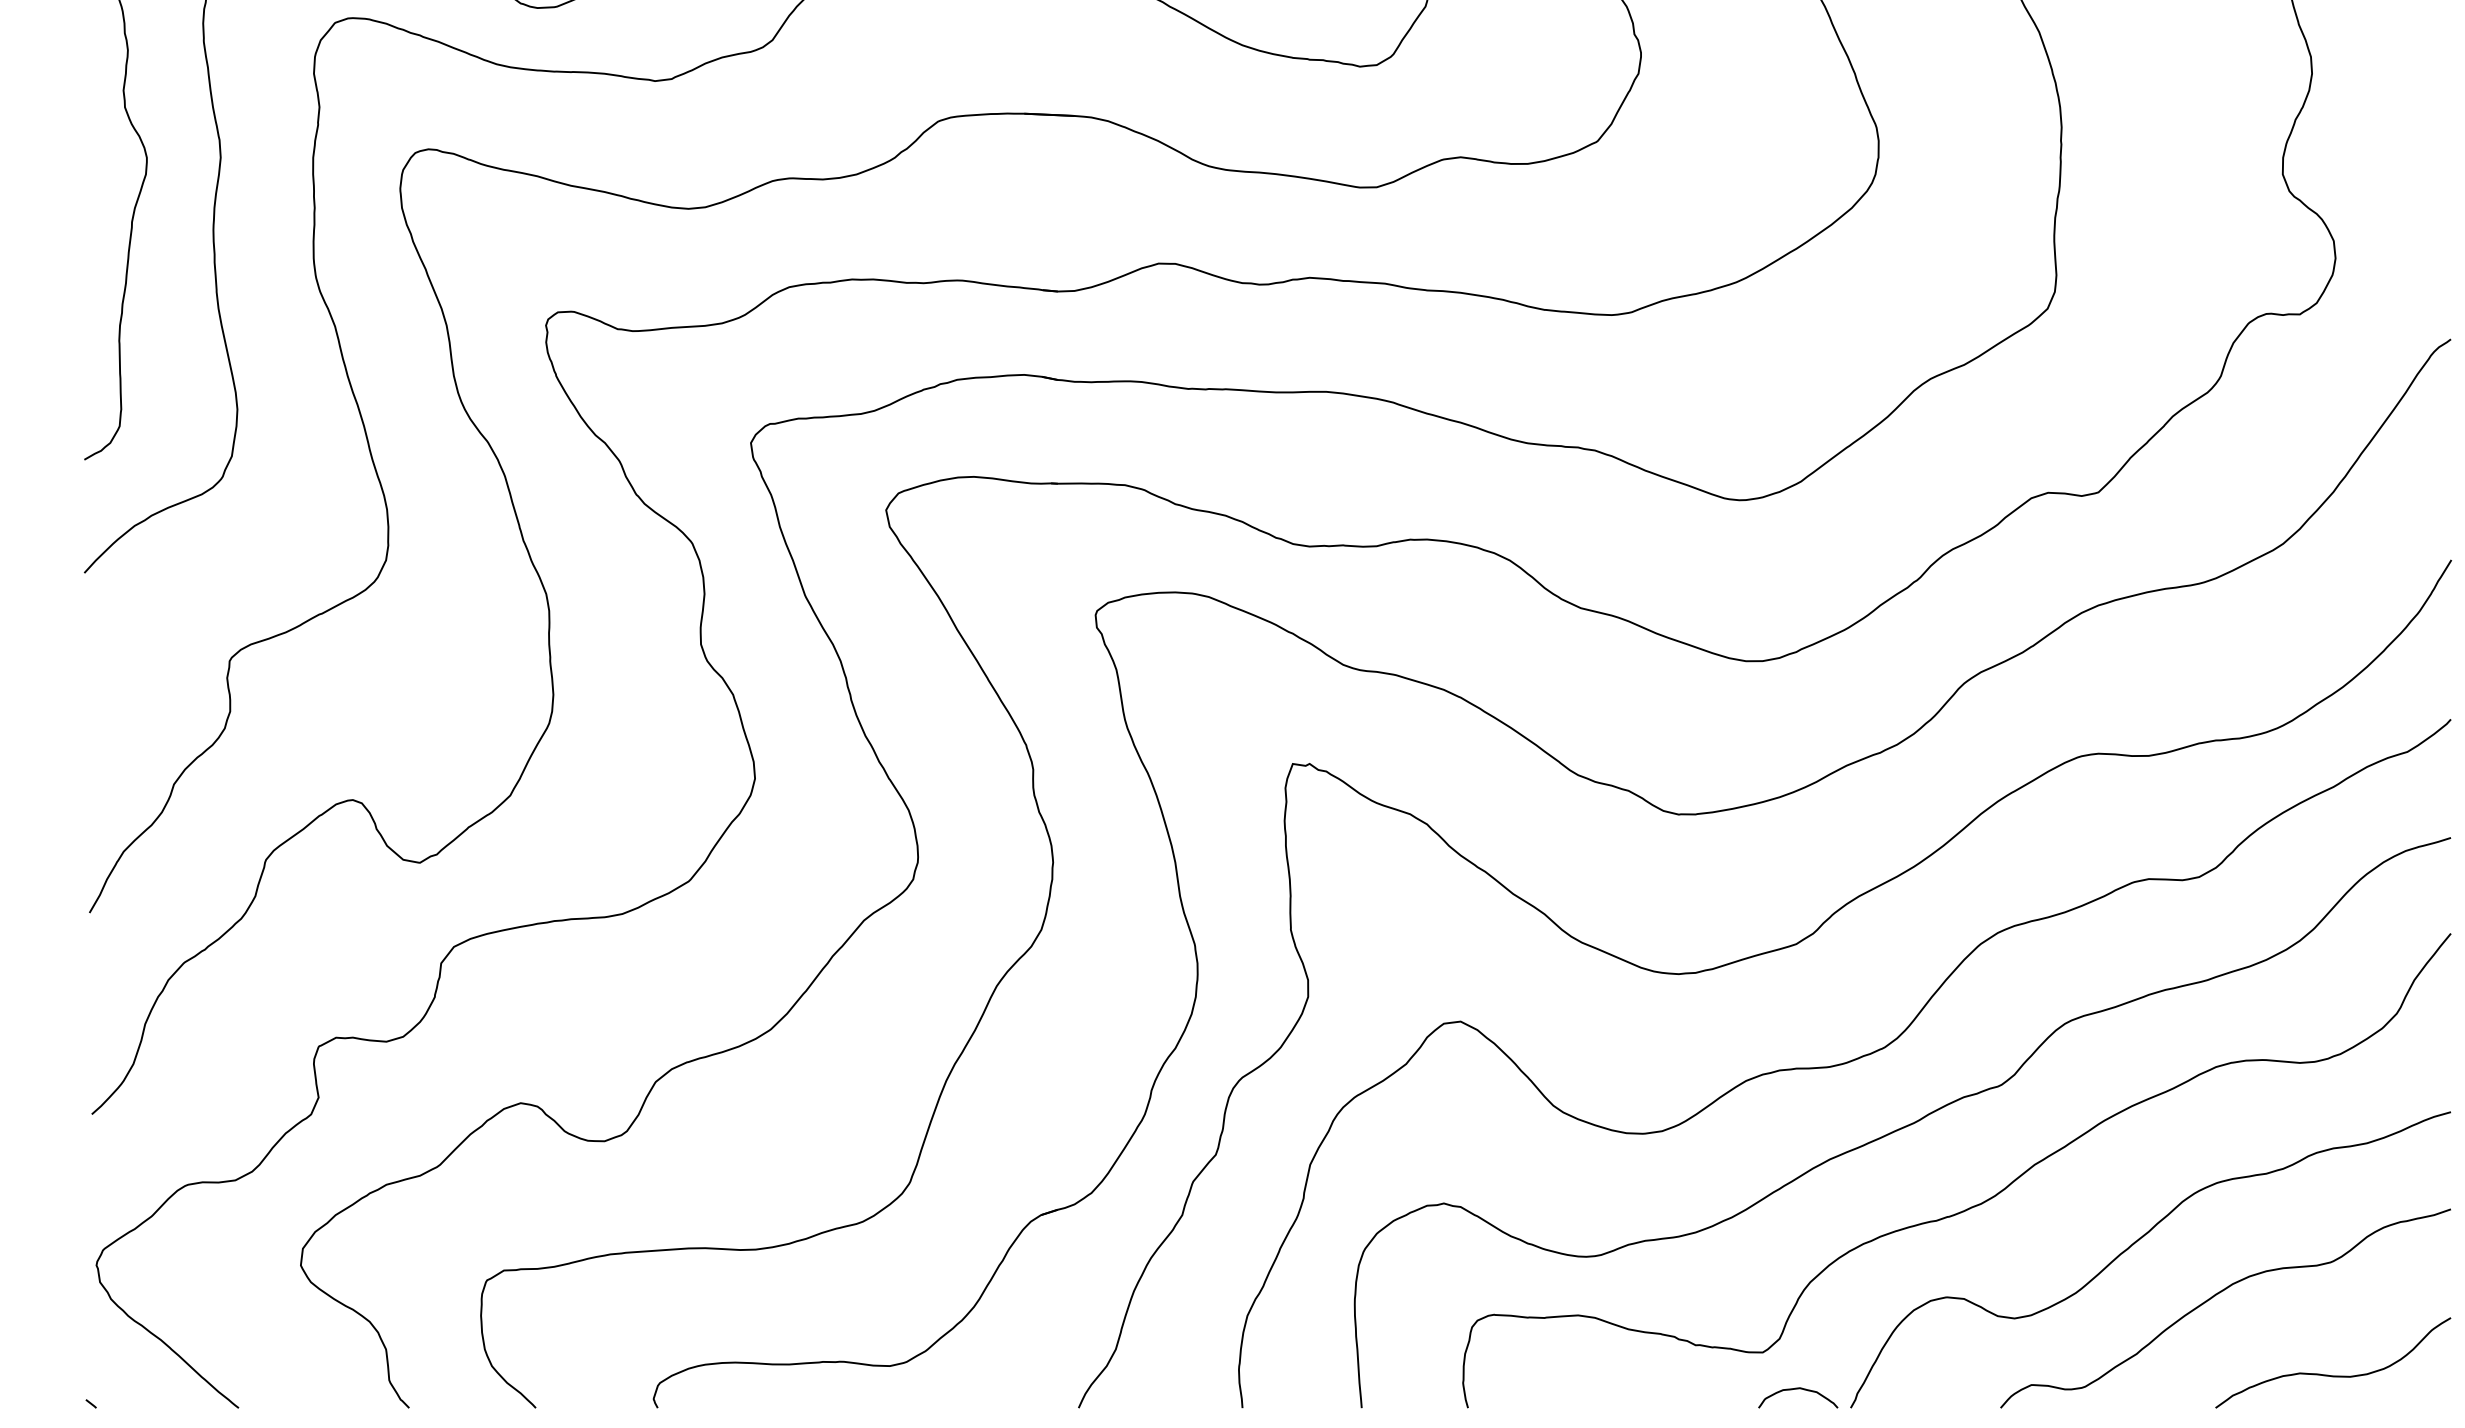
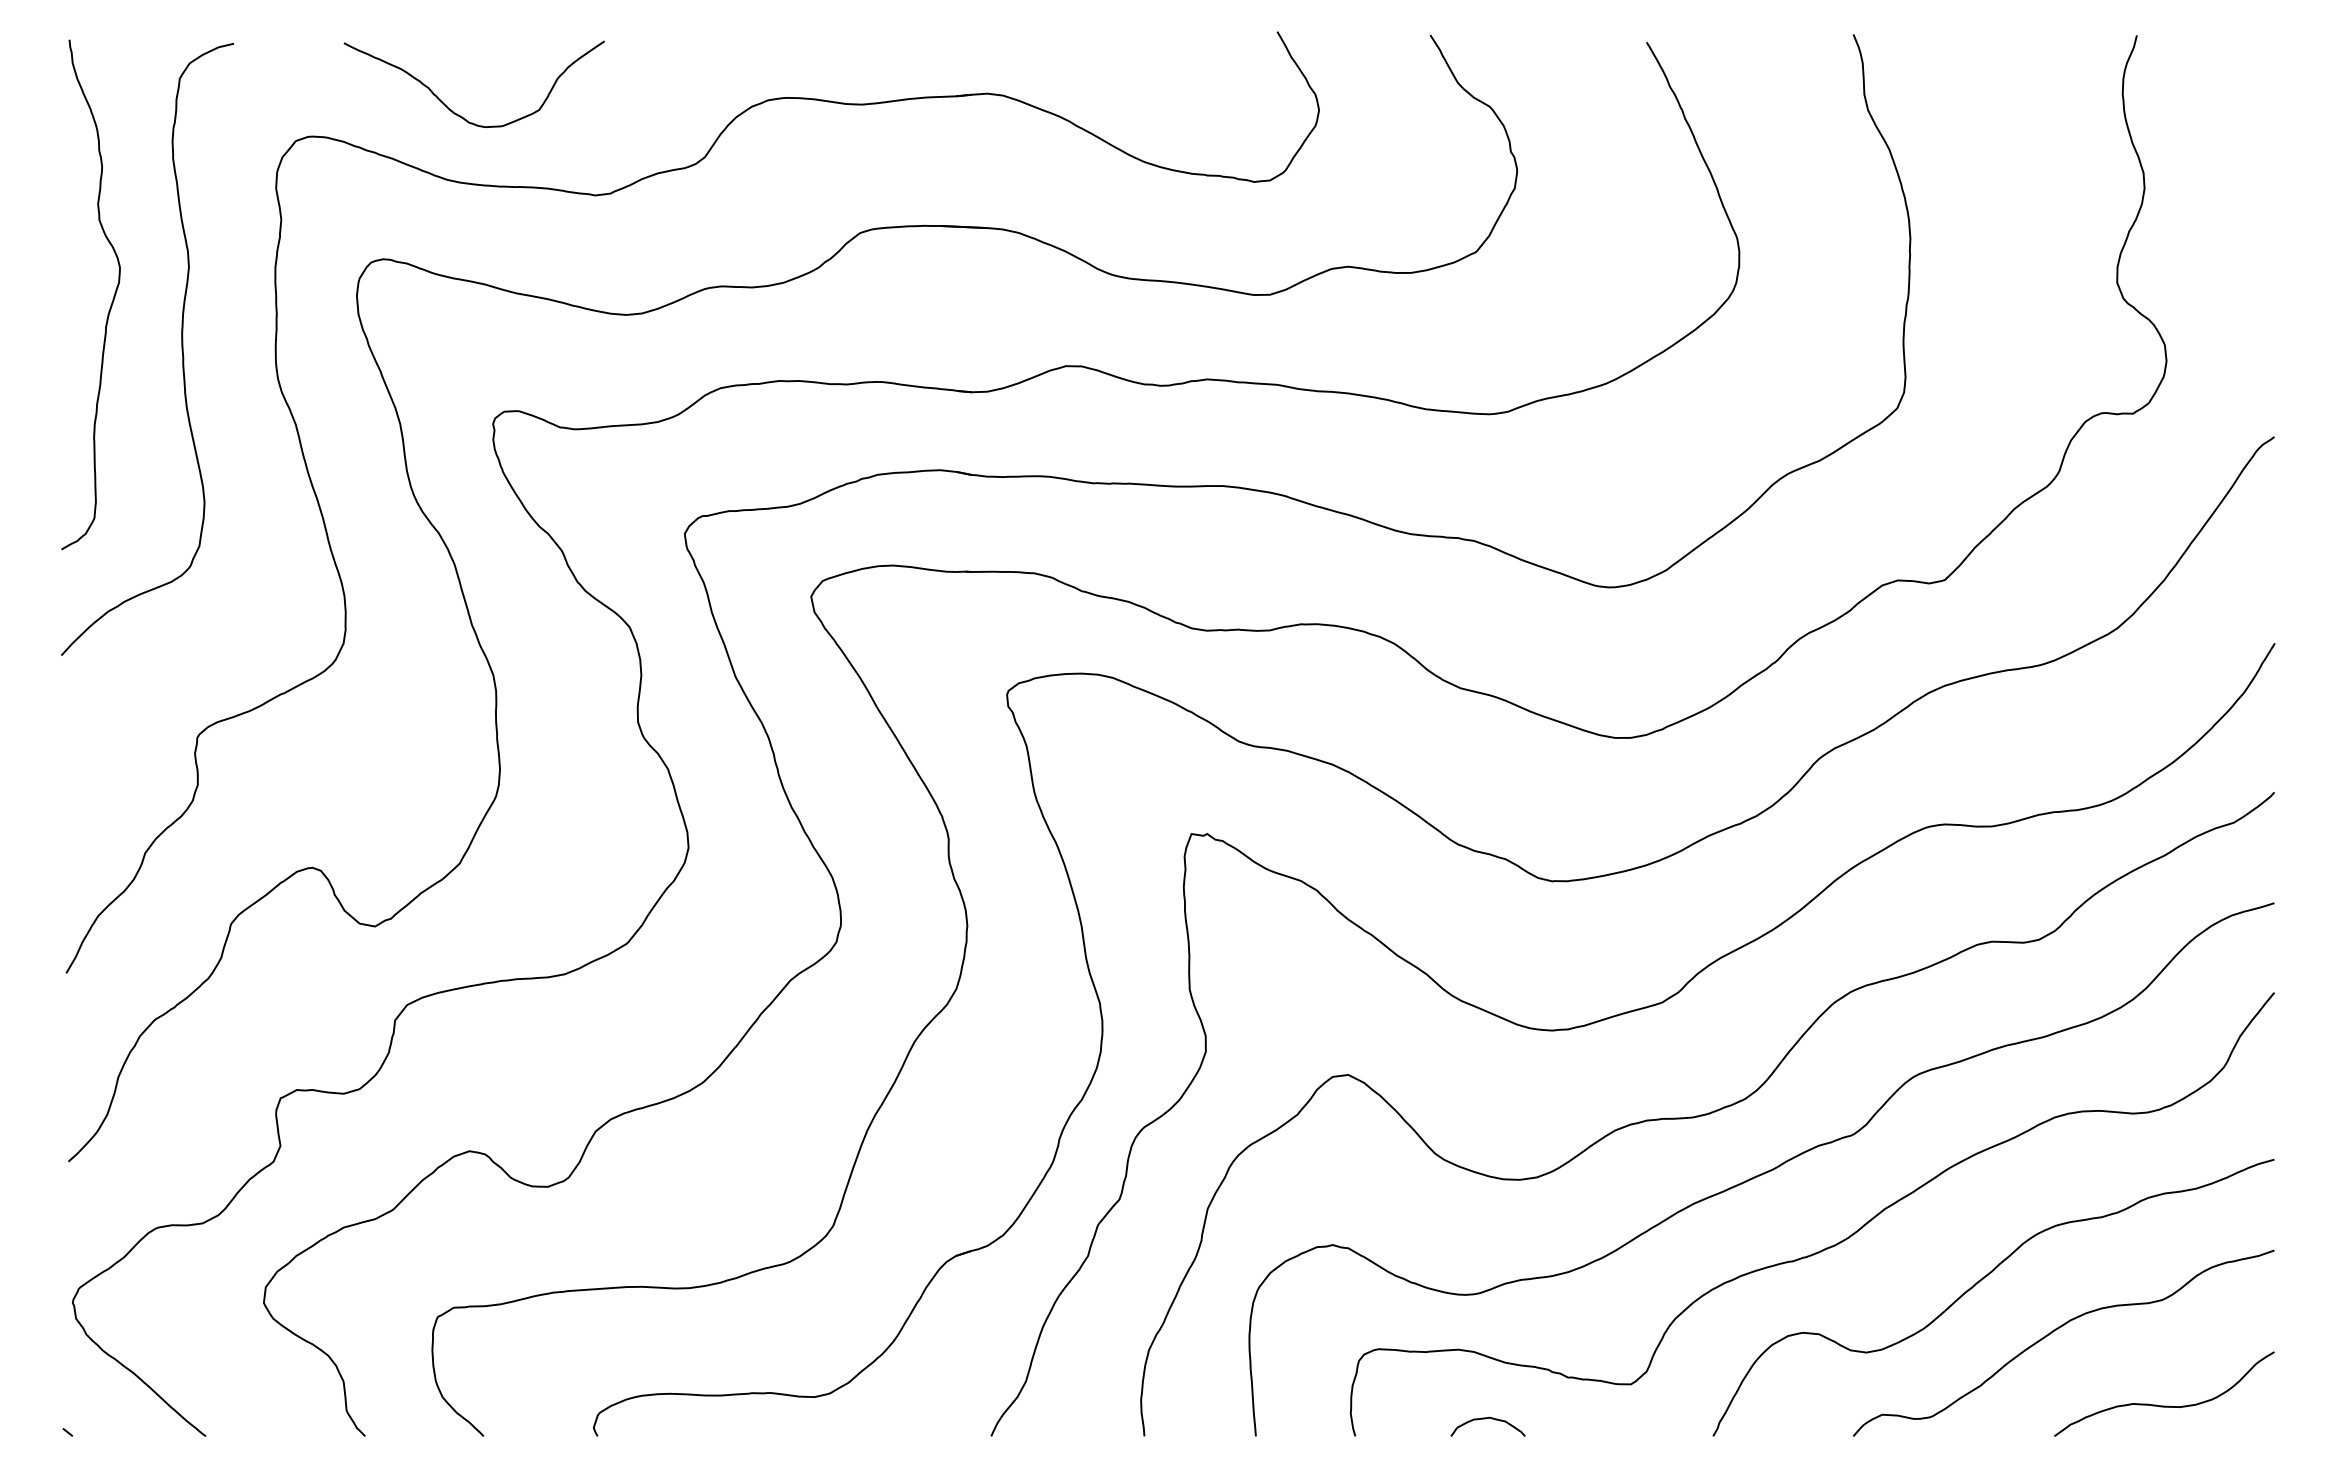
curve: (1795, 1390) -> (1485, 1419), moved

